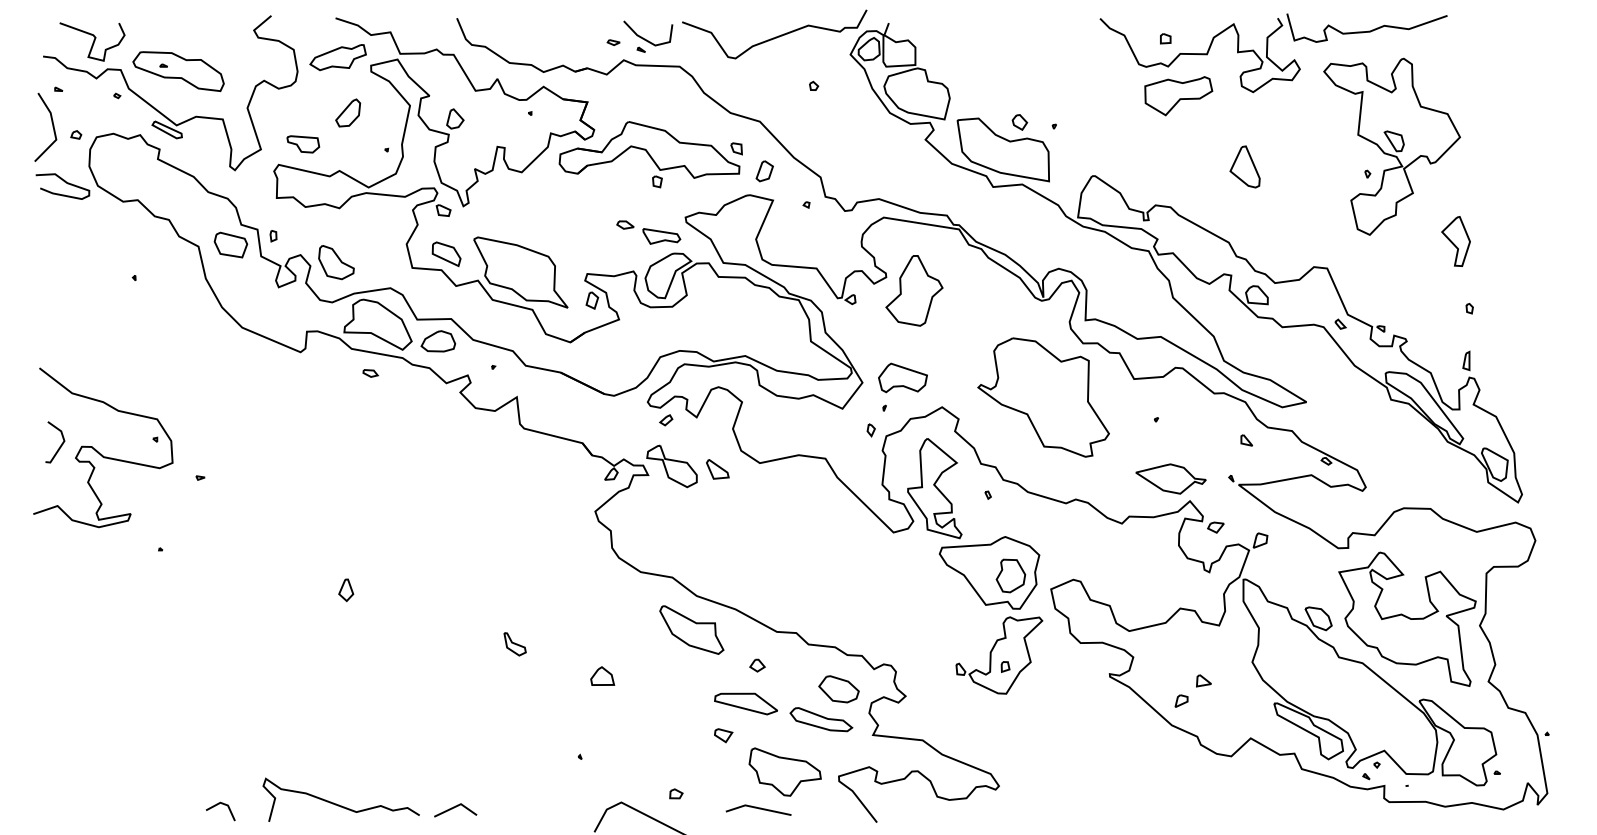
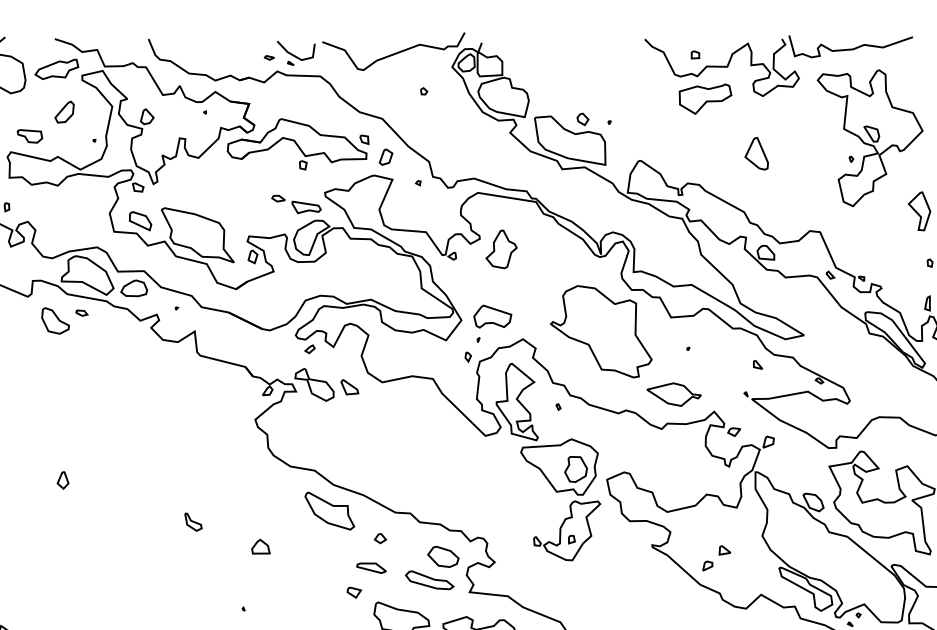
part: (336, 262) -> (55, 320), moved
part: (914, 290) -> (501, 249), size x0.7
part: (1170, 478) -> (673, 394), moved
part: (745, 703) -> (371, 567), size x0.6

